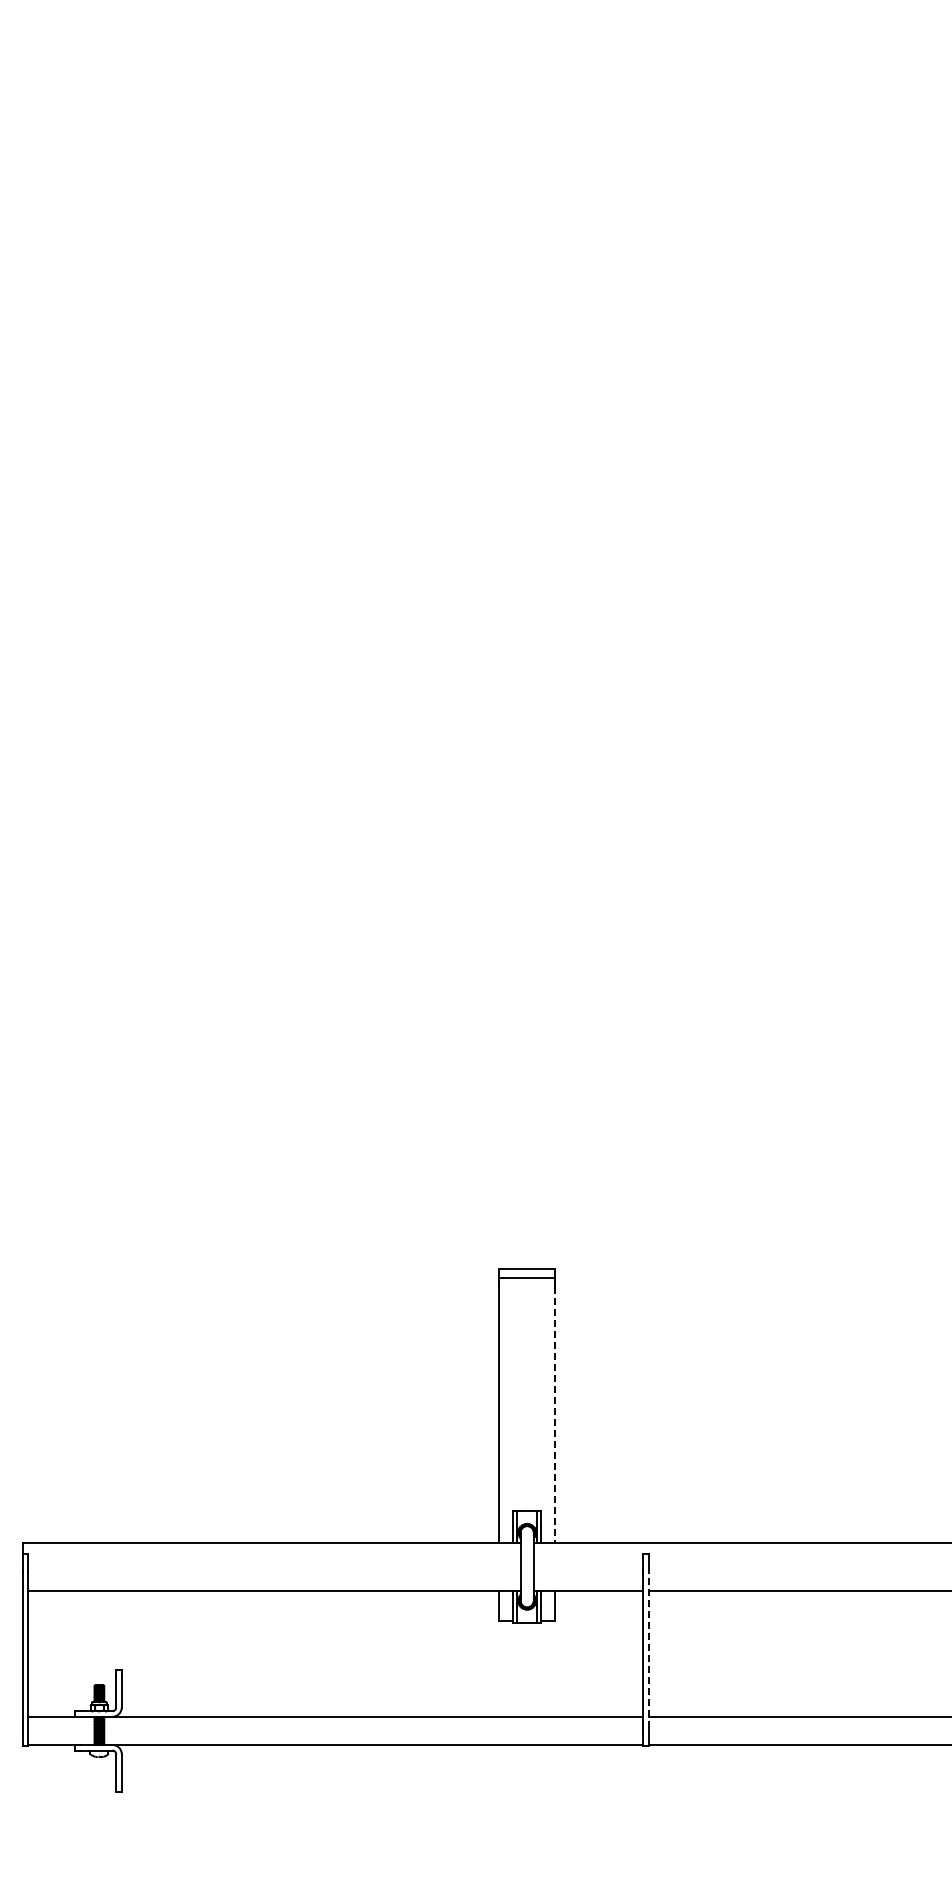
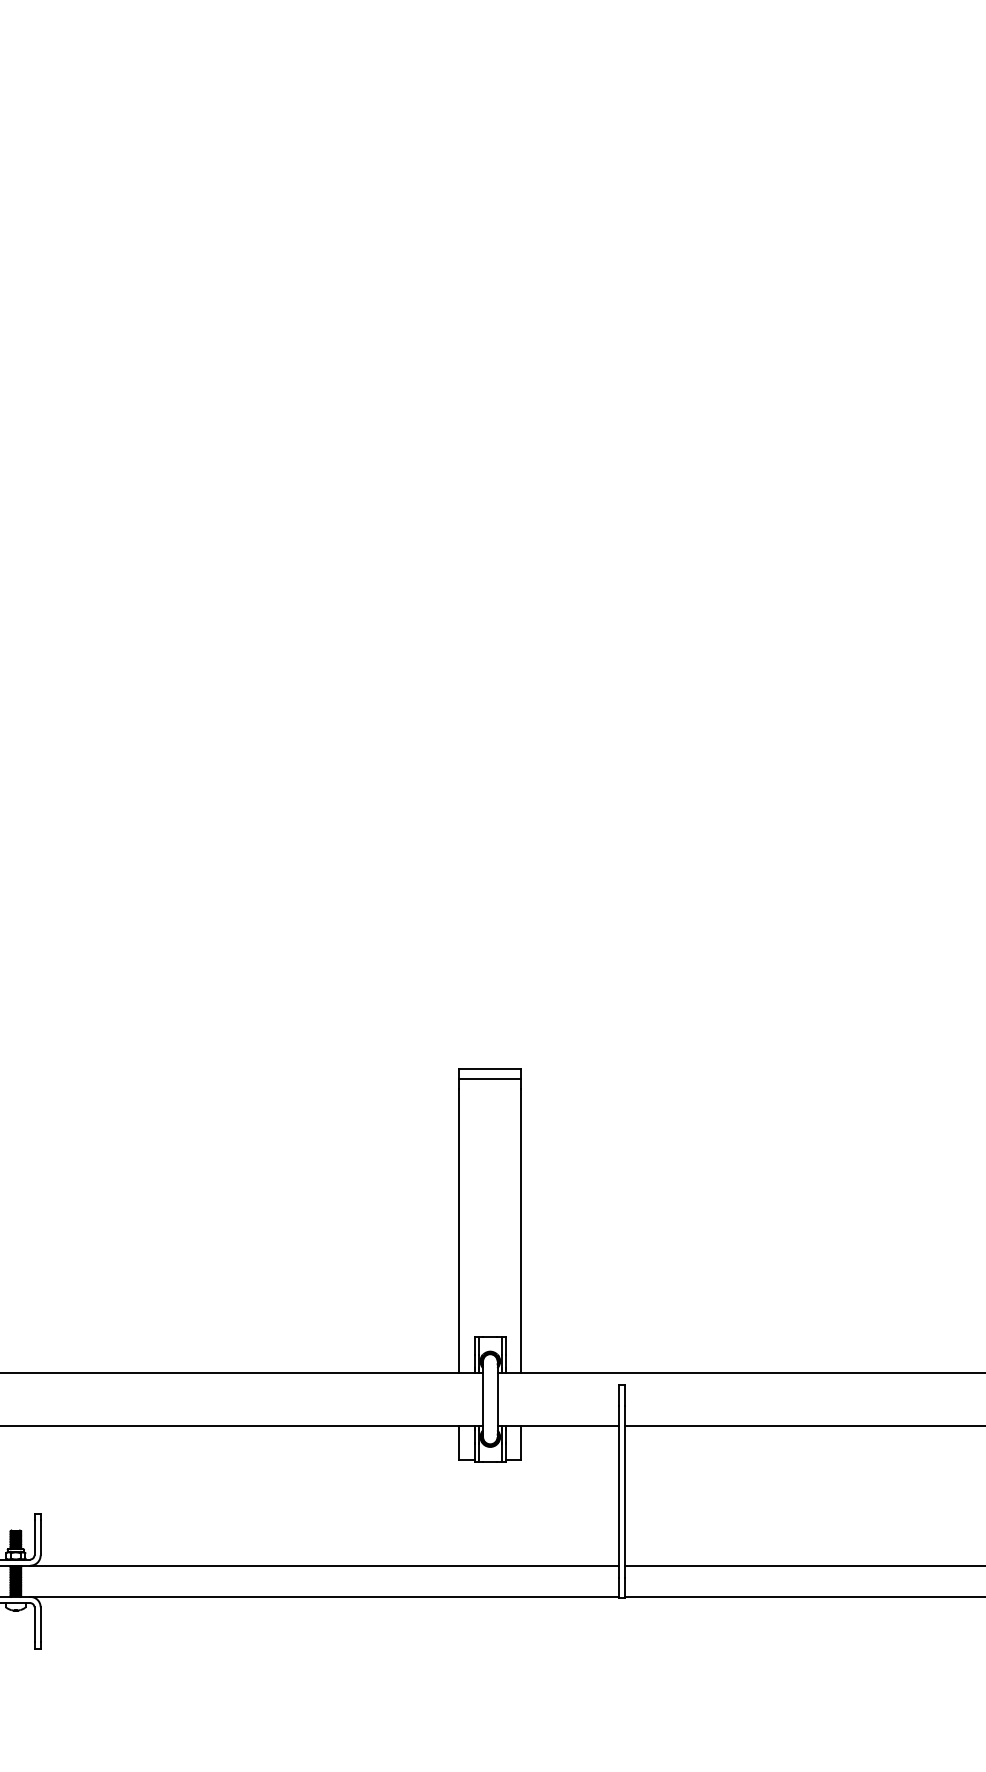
line: (555, 1415) -> (521, 1231), dashed -> solid
line: (648, 1650) -> (624, 1492), dashed -> solid

